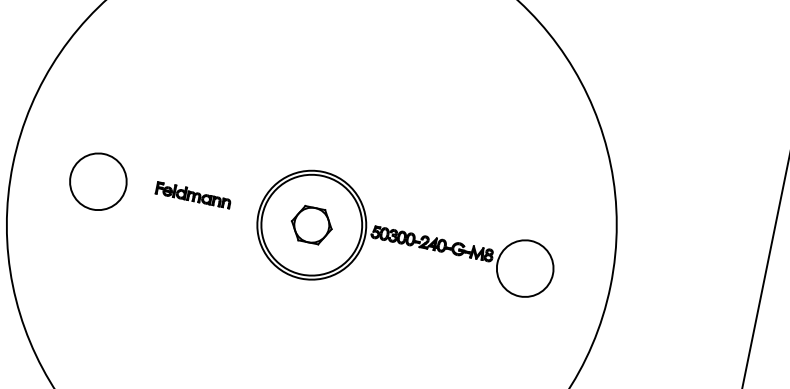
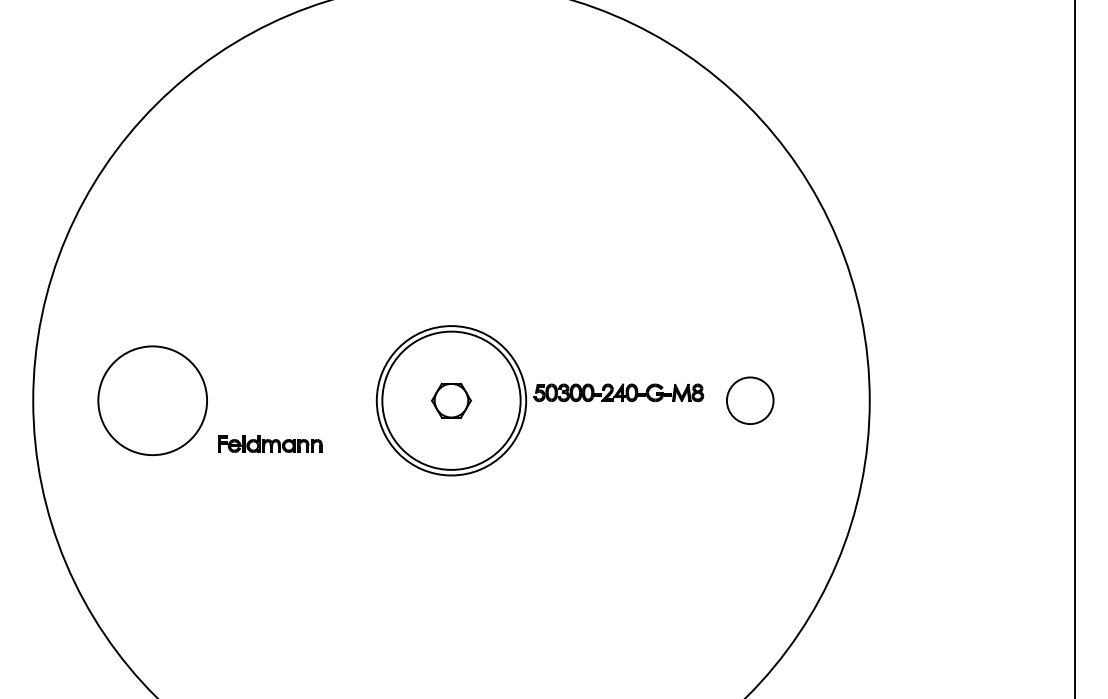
circle: (98, 181) -> (152, 400), size x1.4
part: (193, 195) -> (270, 443), moved
part: (311, 225) -> (451, 400), size x0.7
circle: (525, 268) -> (750, 400), size x0.6

